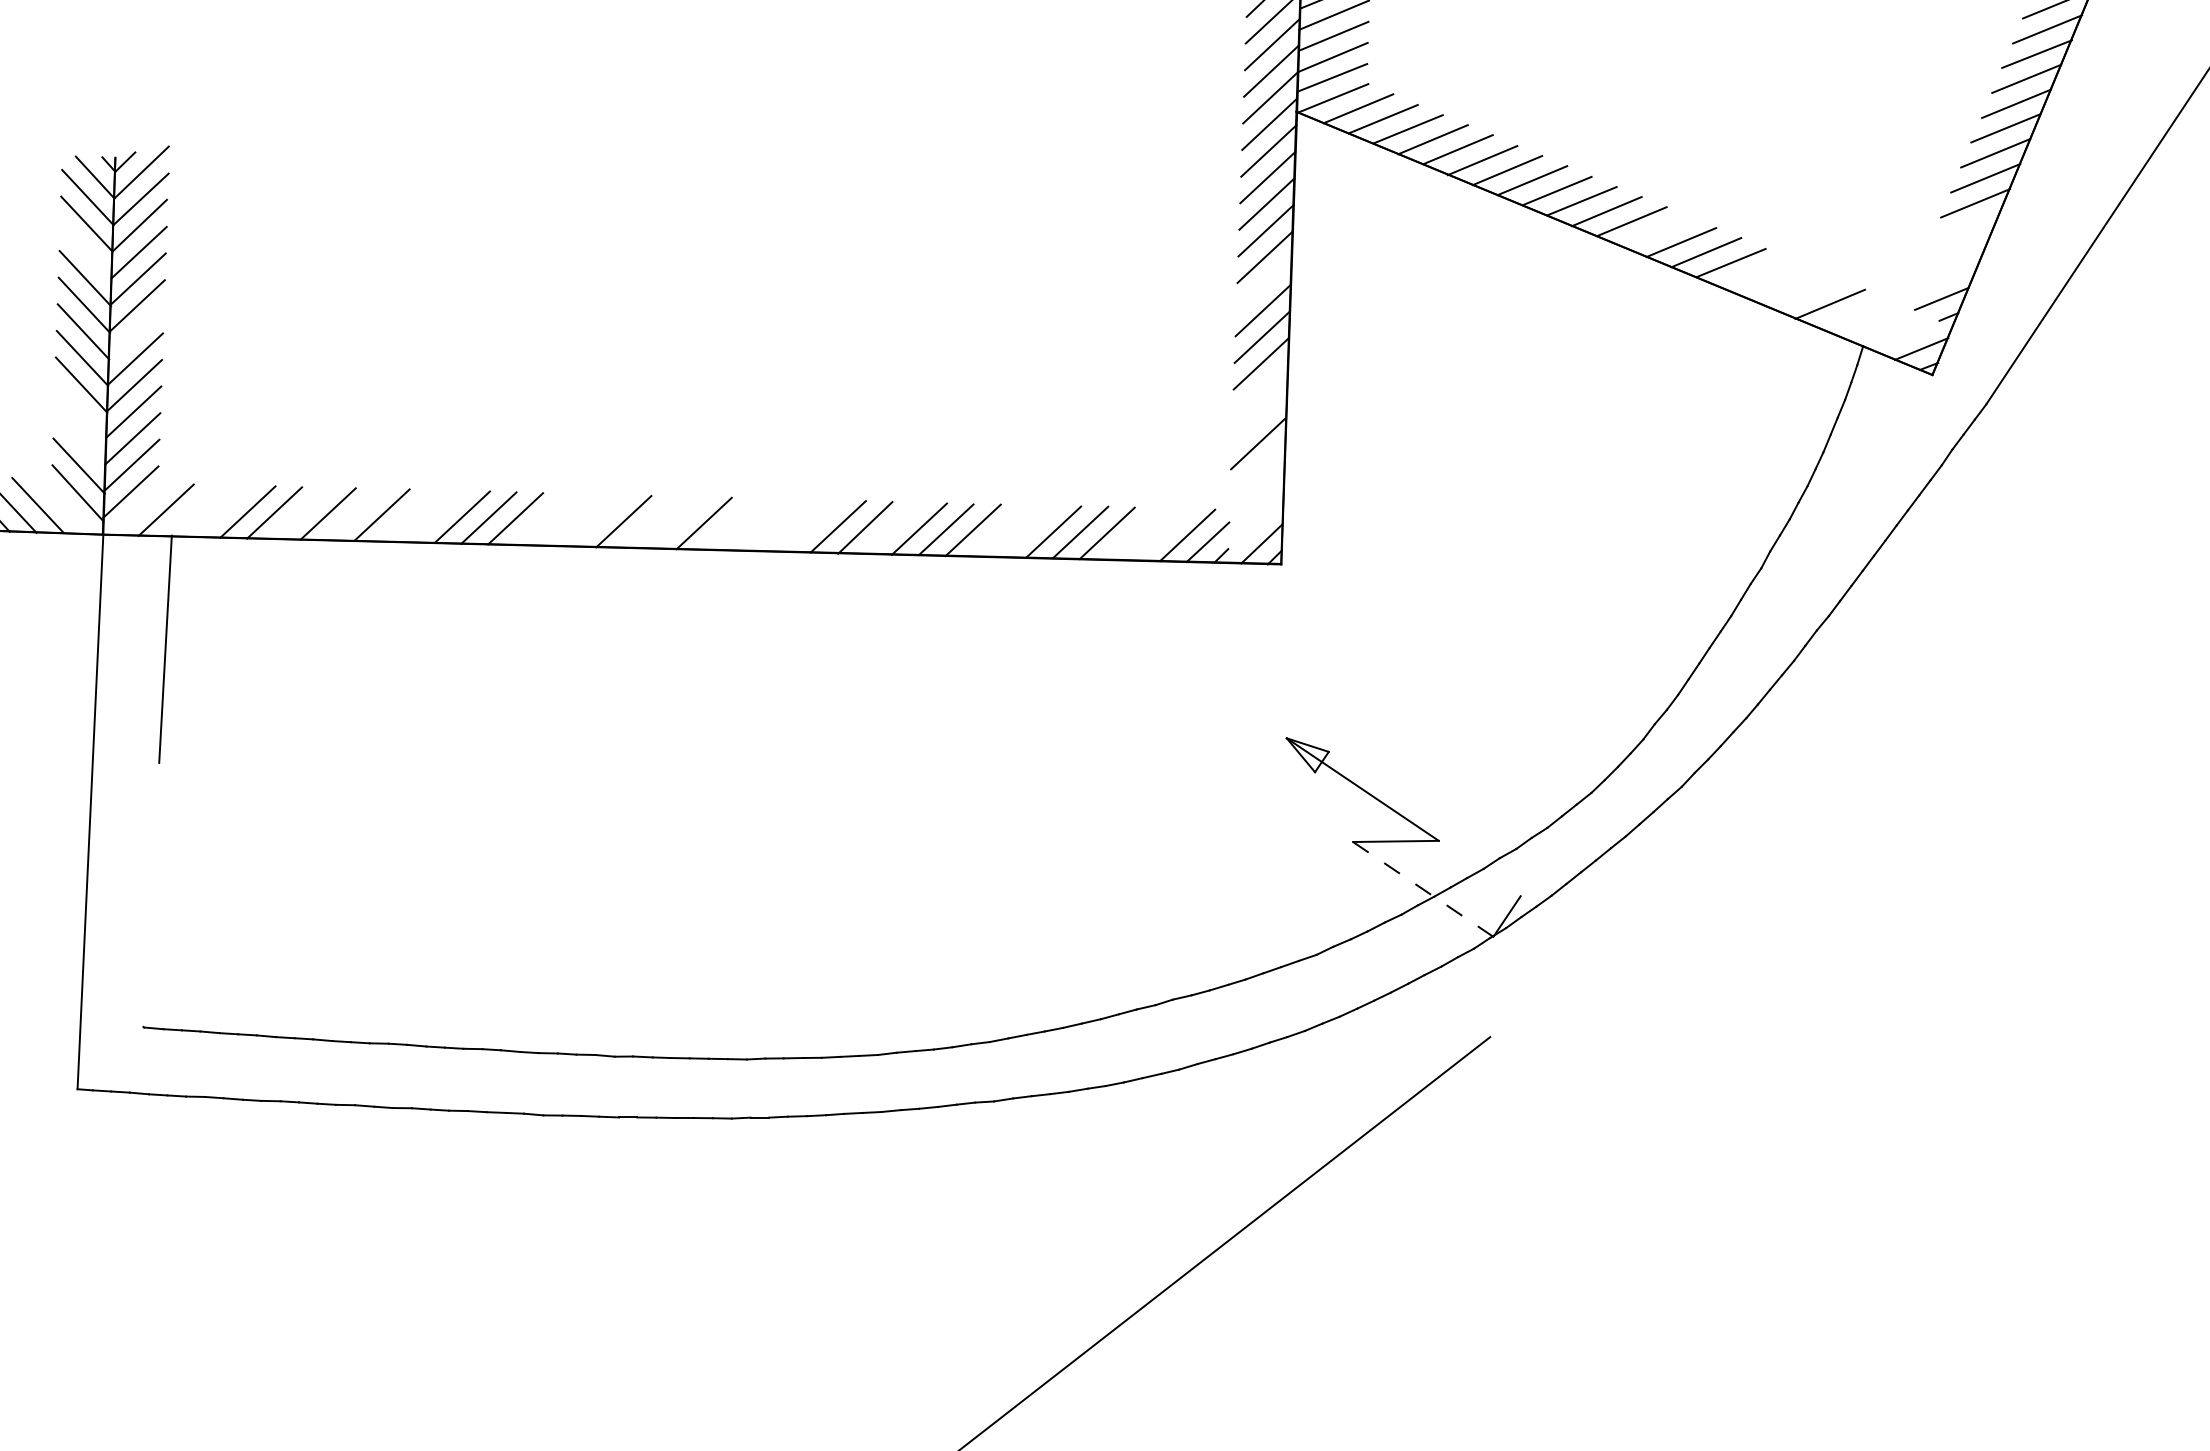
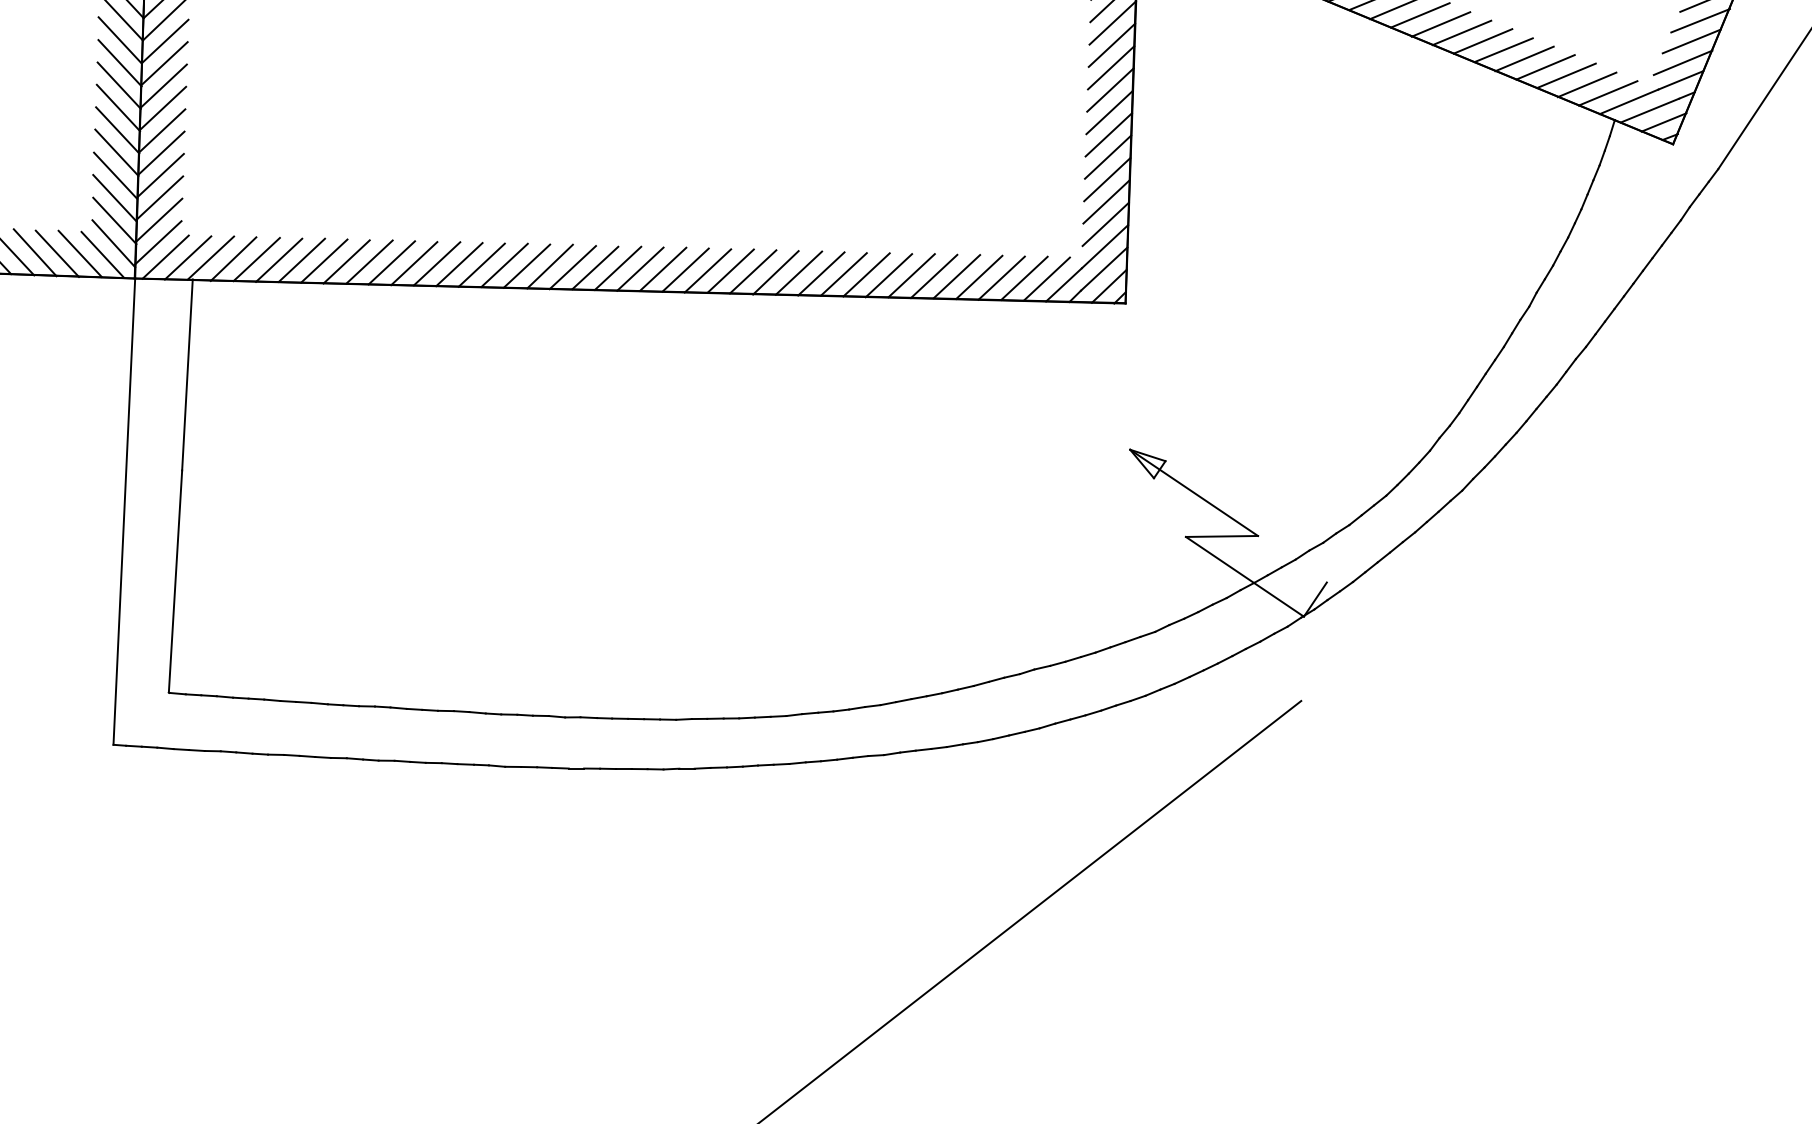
line: (1965, 227) -> (1700, 20), added
line: (1656, 232) -> (1441, 24), added
line: (85, 251) -> (120, 40), added
line: (1954, 252) -> (1691, 41), added
line: (1755, 273) -> (1524, 58), added
line: (1944, 277) -> (1683, 62), added
line: (1263, 283) -> (1110, 67), added
line: (1780, 283) -> (1545, 67), added
line: (1805, 293) -> (1566, 75), added
line: (1855, 313) -> (1608, 92), added
line: (1880, 324) -> (1629, 101), added
line: (135, 332) -> (162, 108), added
line: (1904, 334) -> (1649, 110), added
line: (1260, 390) -> (1108, 157), added
line: (79, 411) -> (115, 174), added
line: (1259, 416) -> (1107, 179), added
line: (78, 438) -> (114, 197), added
line: (1257, 470) -> (1105, 224), added
line: (1256, 496) -> (1104, 246), added
line: (64, 506) -> (102, 254), added
line: (139, 508) -> (165, 256), added
line: (192, 510) -> (210, 258), added
line: (220, 511) -> (233, 259), added
line: (301, 512) -> (301, 259), added
line: (354, 514) -> (346, 261), added
line: (408, 515) -> (391, 262), added
line: (434, 516) -> (413, 263), added
line: (542, 518) -> (504, 264), added
line: (568, 519) -> (526, 265), added
line: (596, 520) -> (549, 266), added
line: (650, 521) -> (595, 267), added
line: (677, 522) -> (617, 268), added
line: (730, 523) -> (662, 269), added
line: (1255, 523) -> (1103, 269), added
line: (757, 524) -> (685, 269), added
line: (784, 525) -> (707, 270), added
line: (811, 525) -> (730, 270), added
line: (892, 527) -> (798, 272), added
line: (999, 530) -> (888, 275), added
line: (1026, 530) -> (911, 275), added
line: (1133, 533) -> (1001, 277), added
line: (1160, 534) -> (1024, 278), added
line: (1423, 889) -> (1245, 576), dashed -> solid
line: (151, 894) -> (175, 581), added

